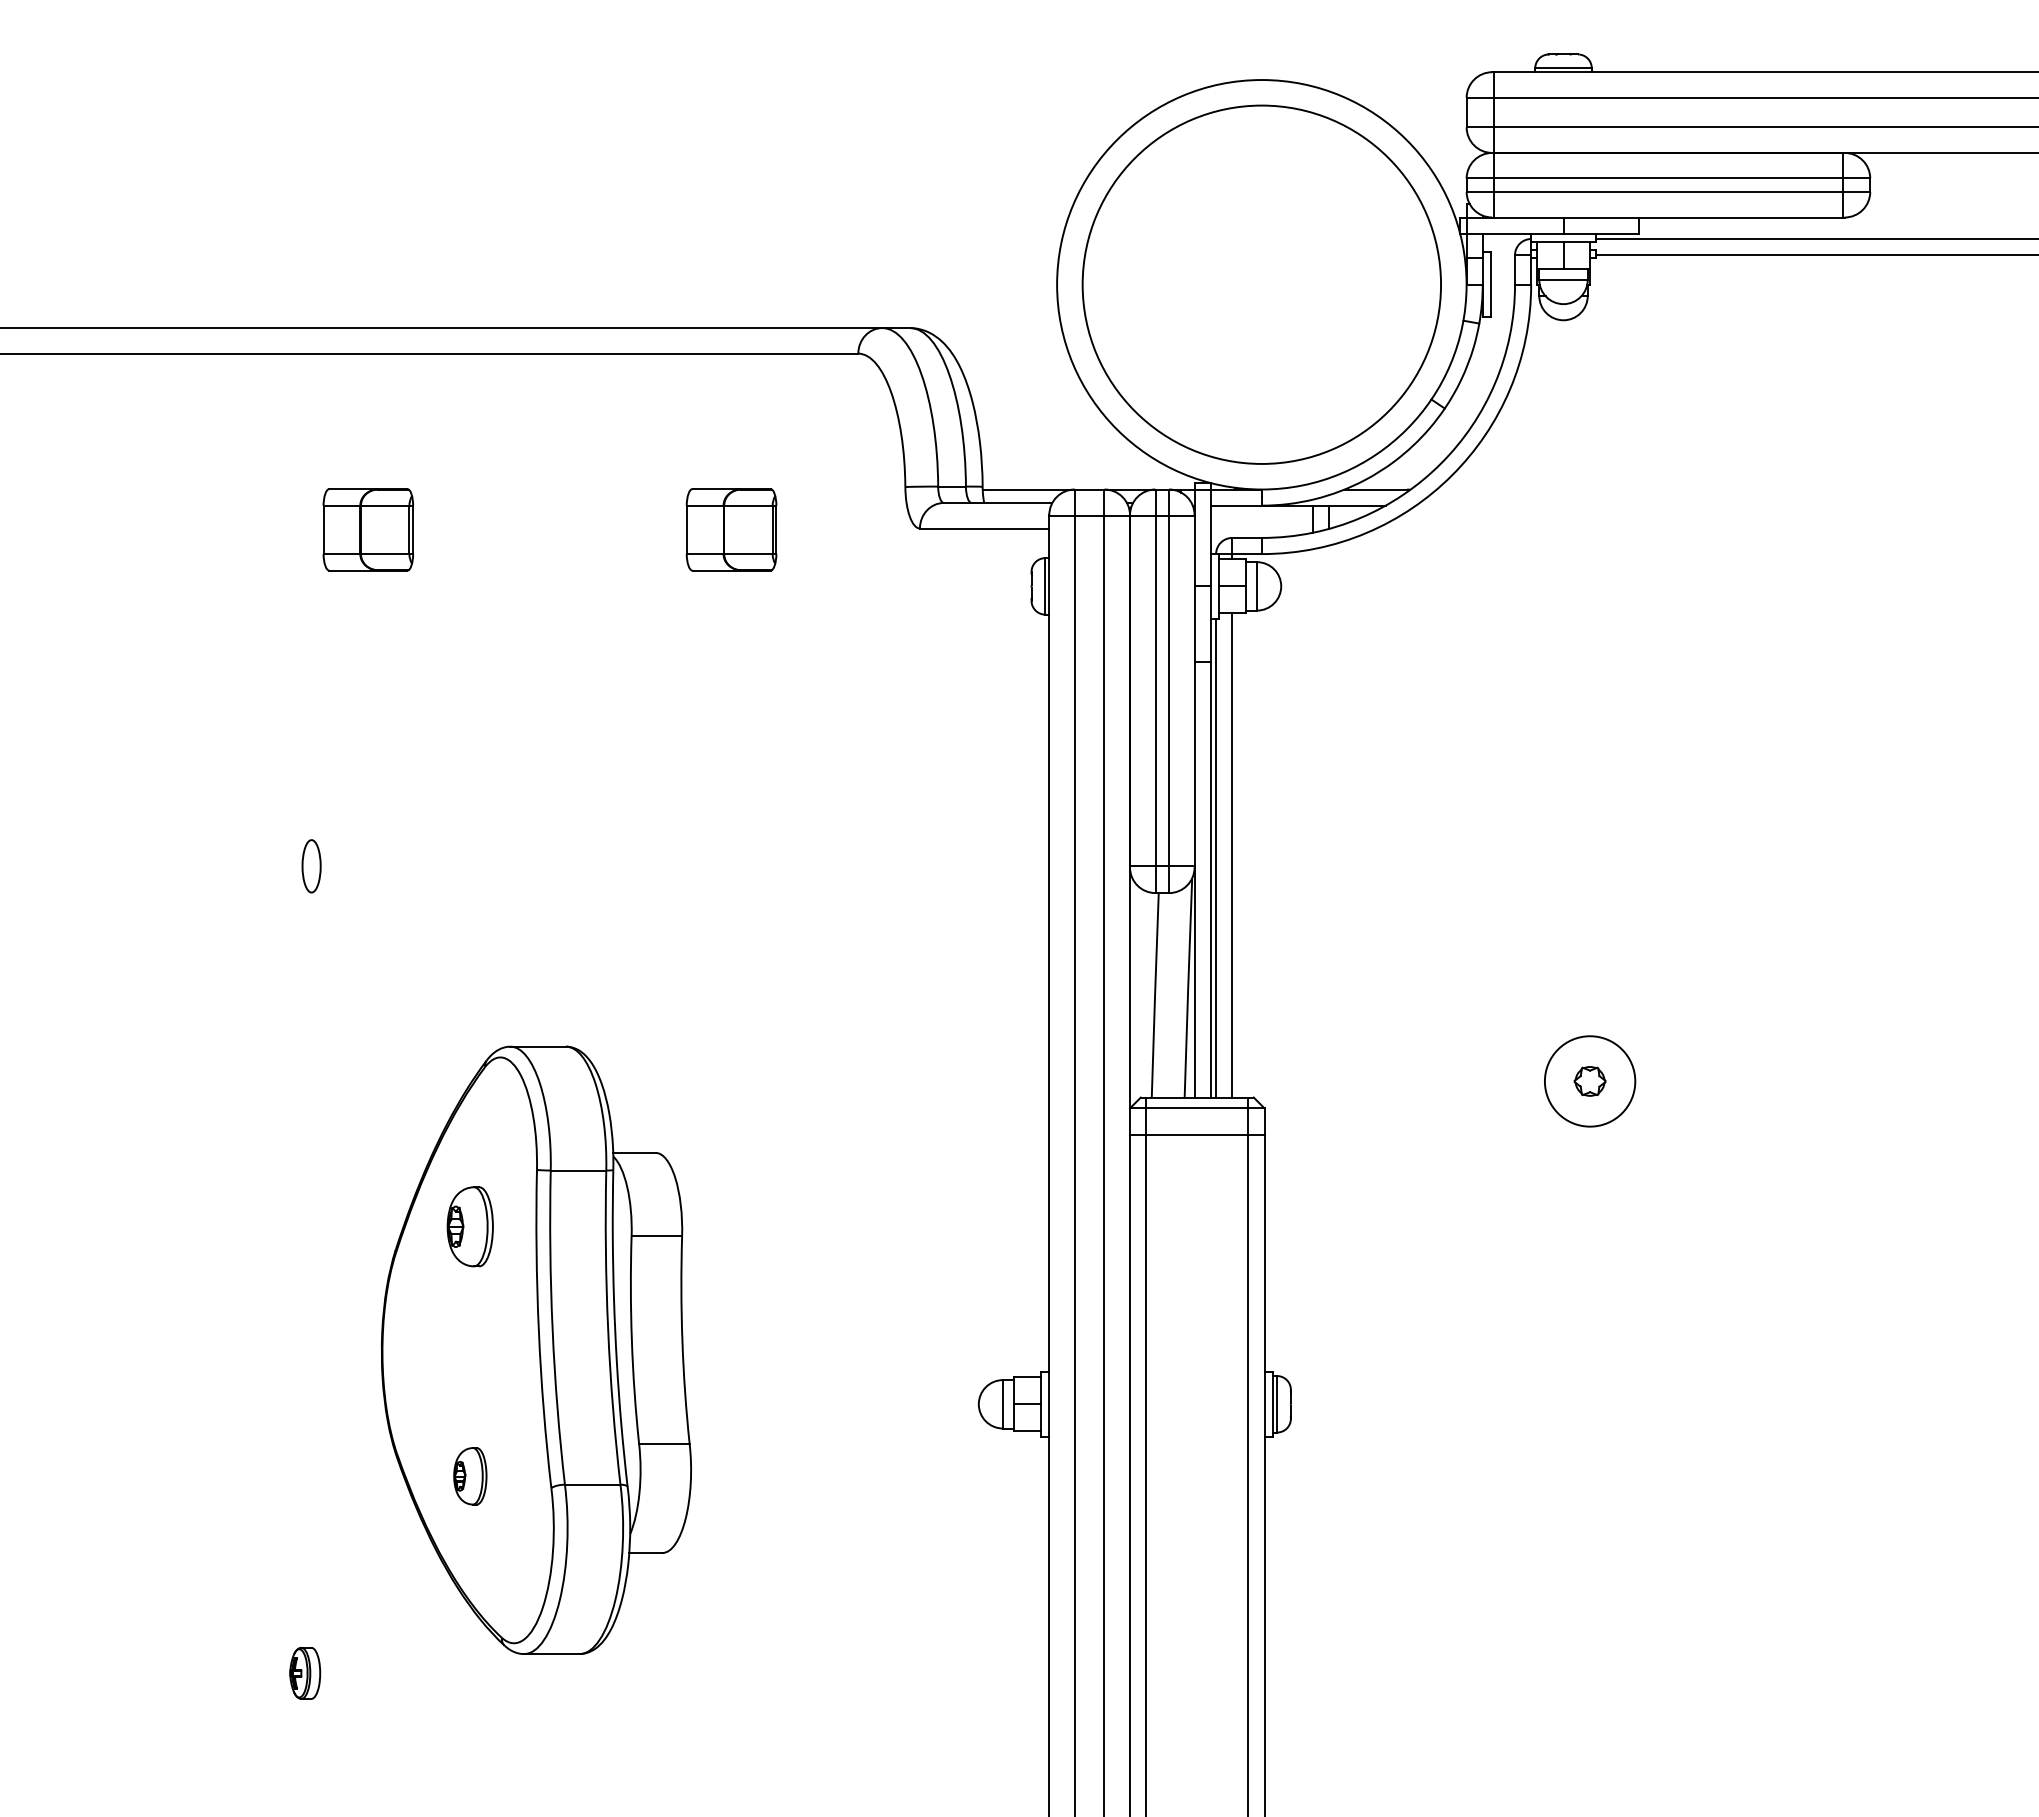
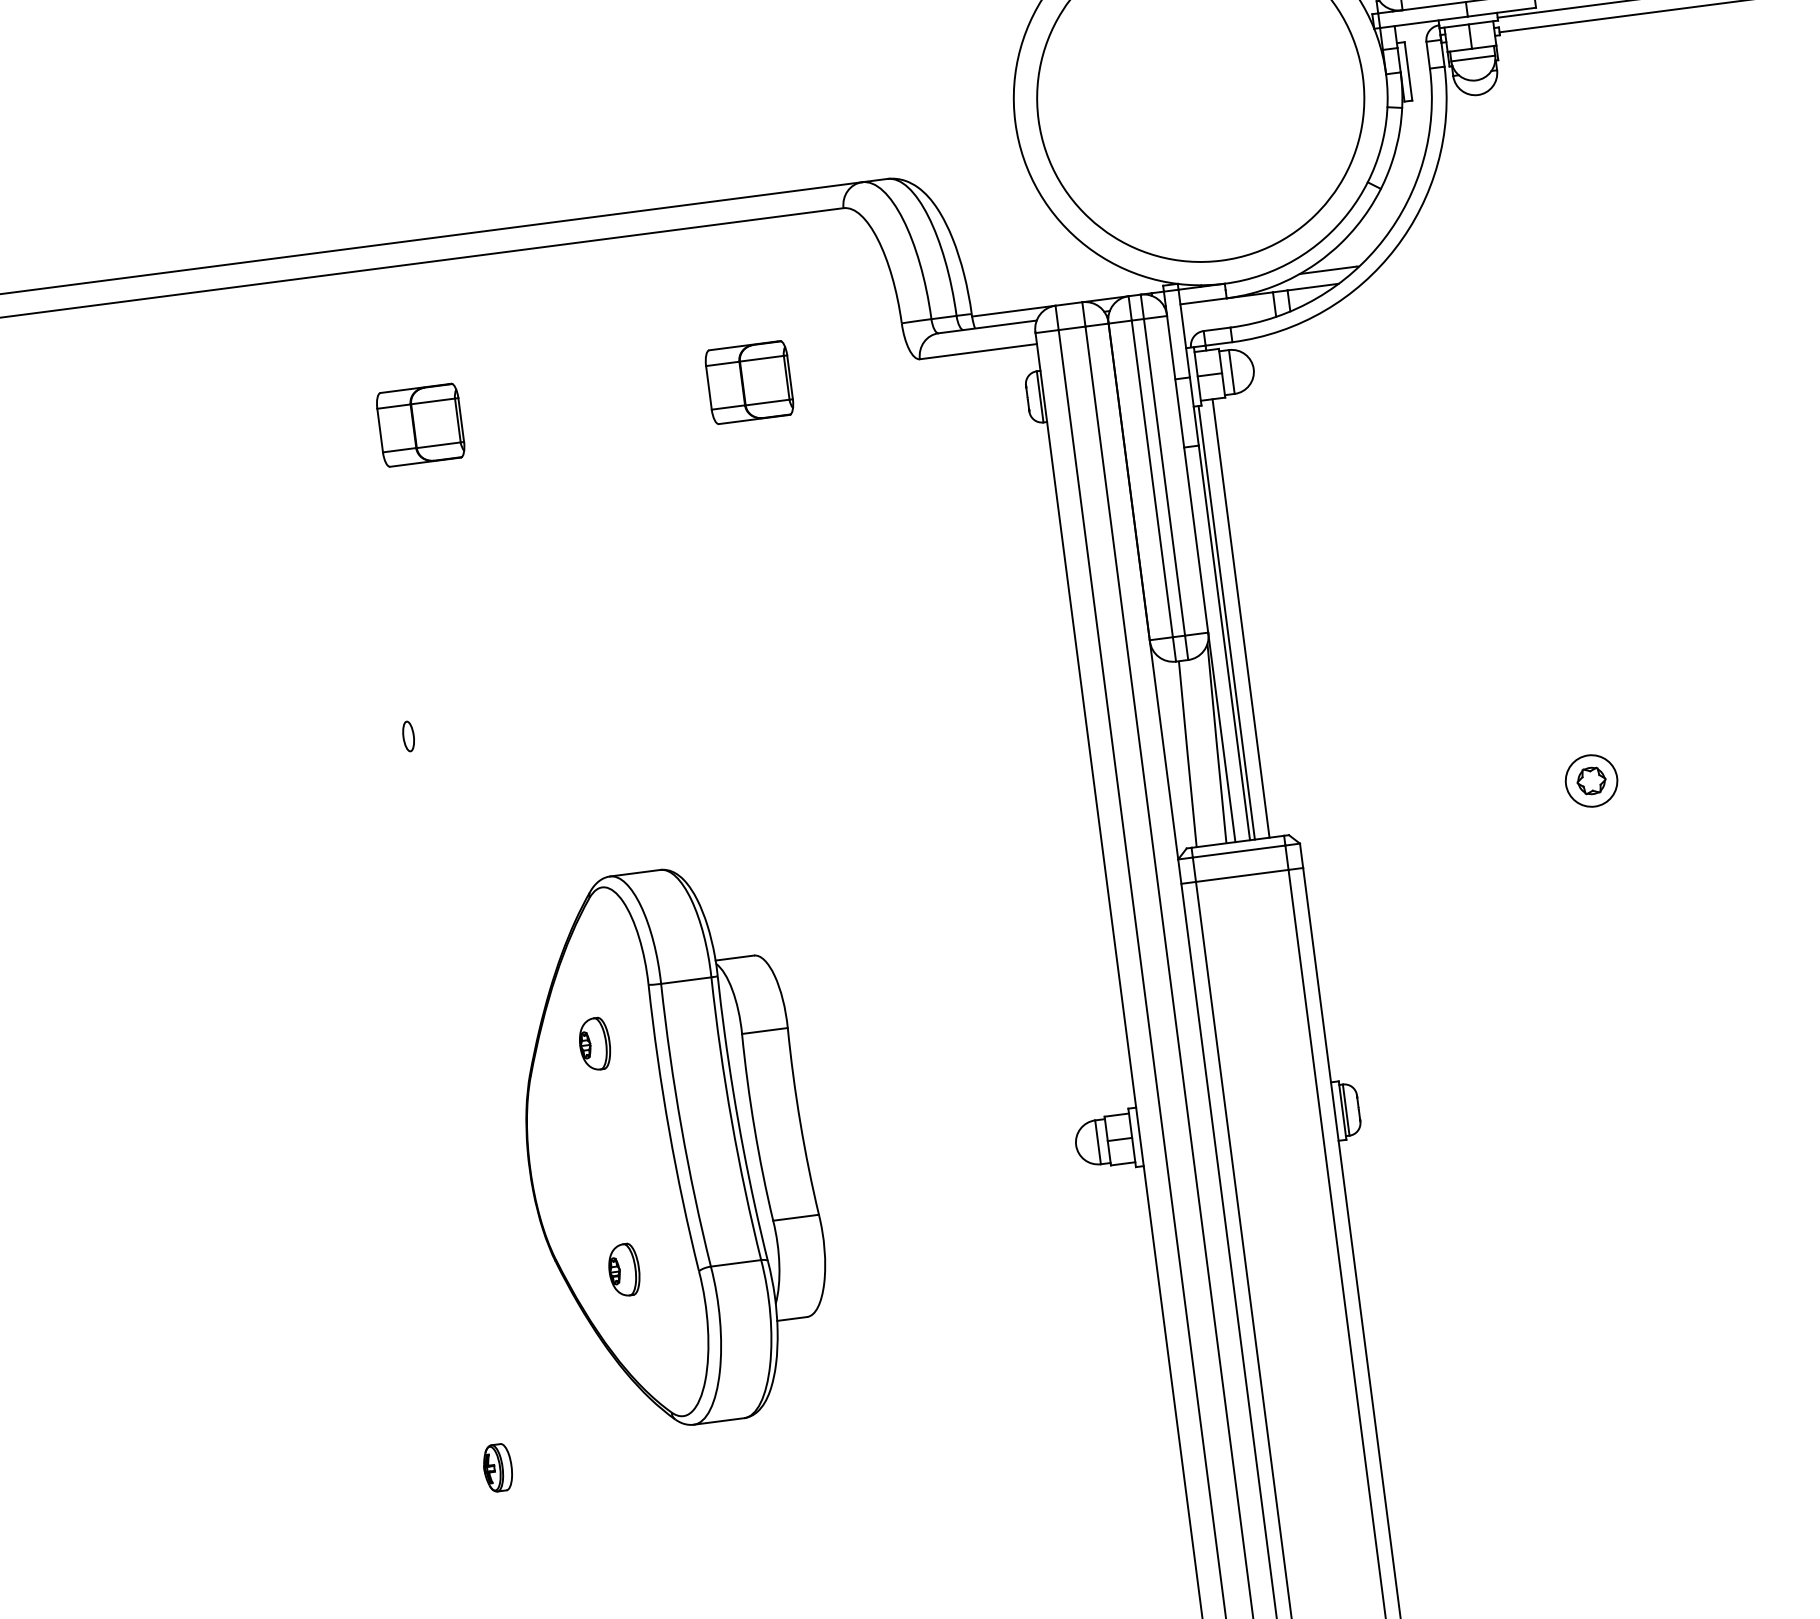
part: (310, 865) -> (407, 735), size x0.62
circle: (1589, 1081) -> (1591, 781), size x0.62
part: (470, 1226) -> (595, 1043), size x0.71

